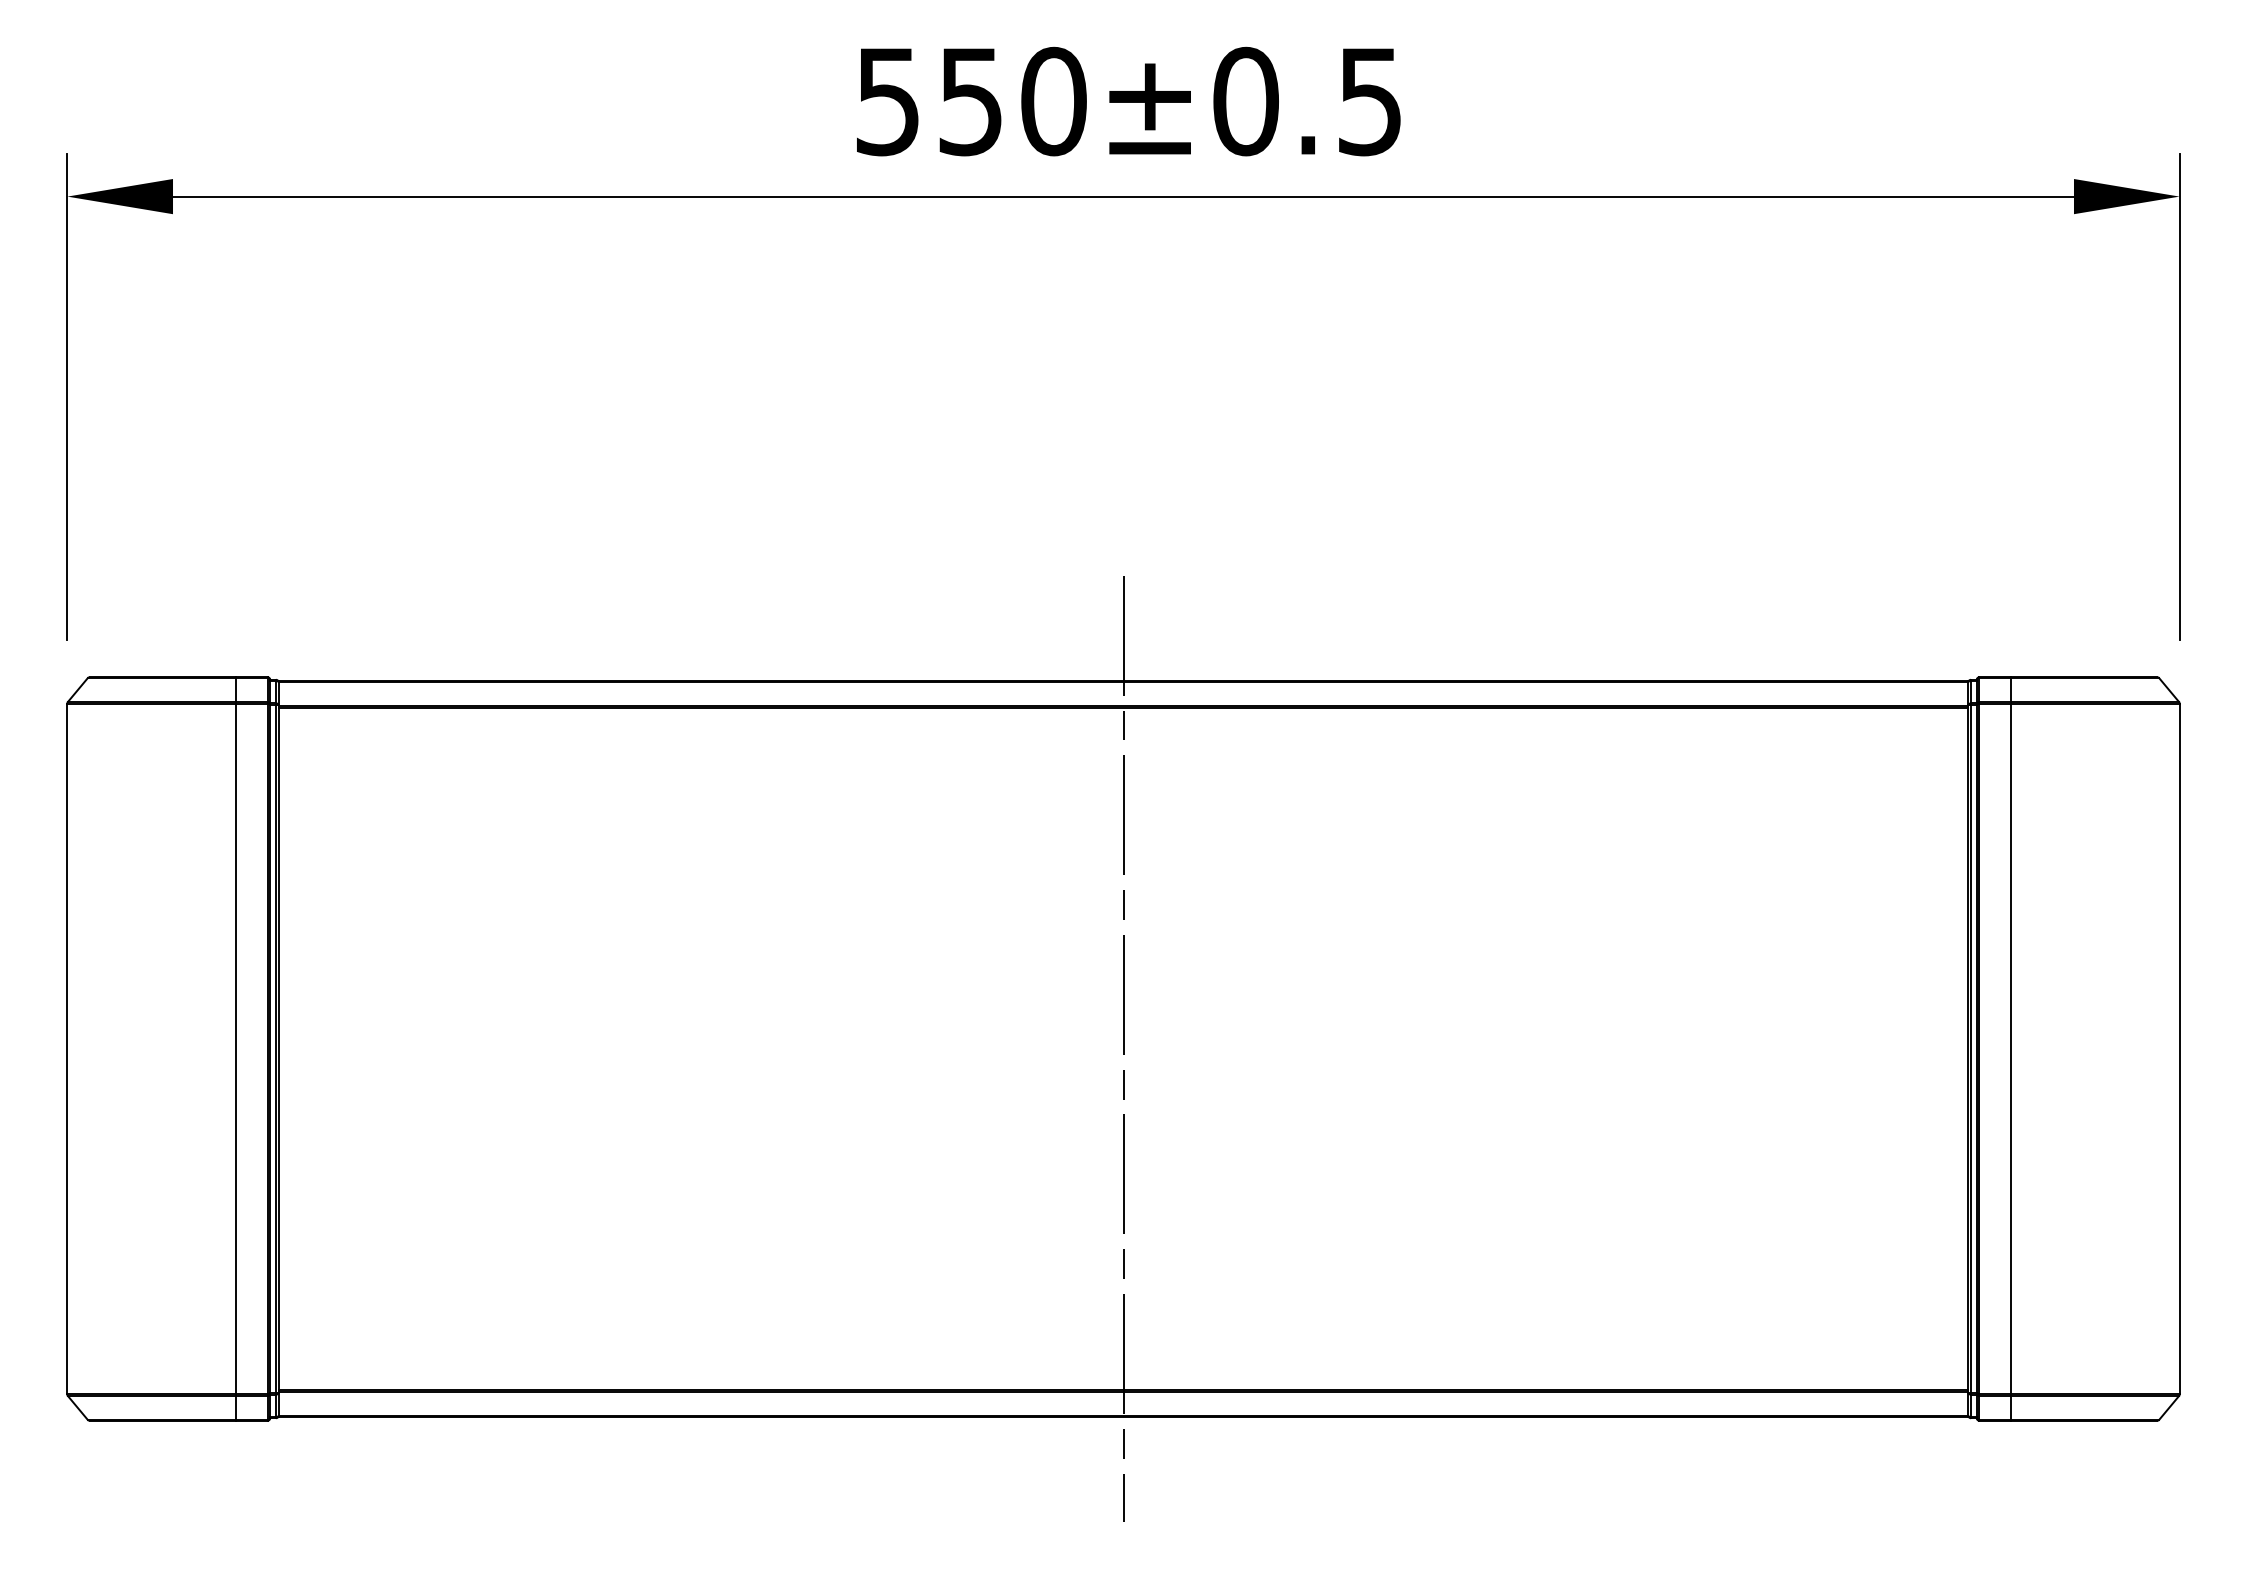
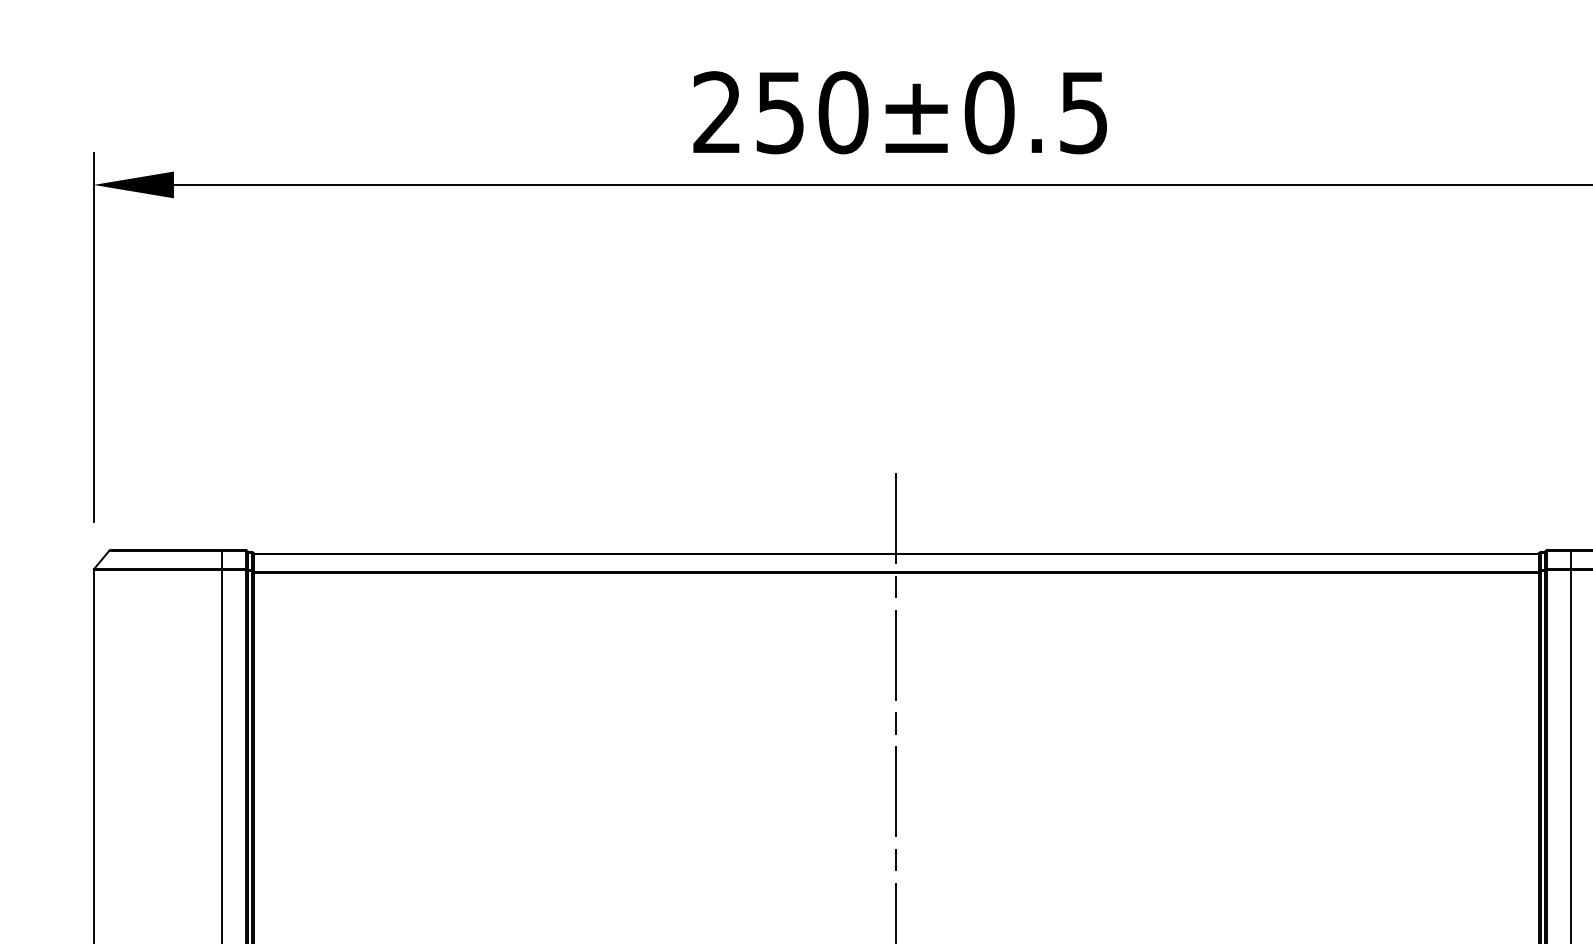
text: (887, 101) -> (717, 112), 550±0.5 -> 250±0.5

